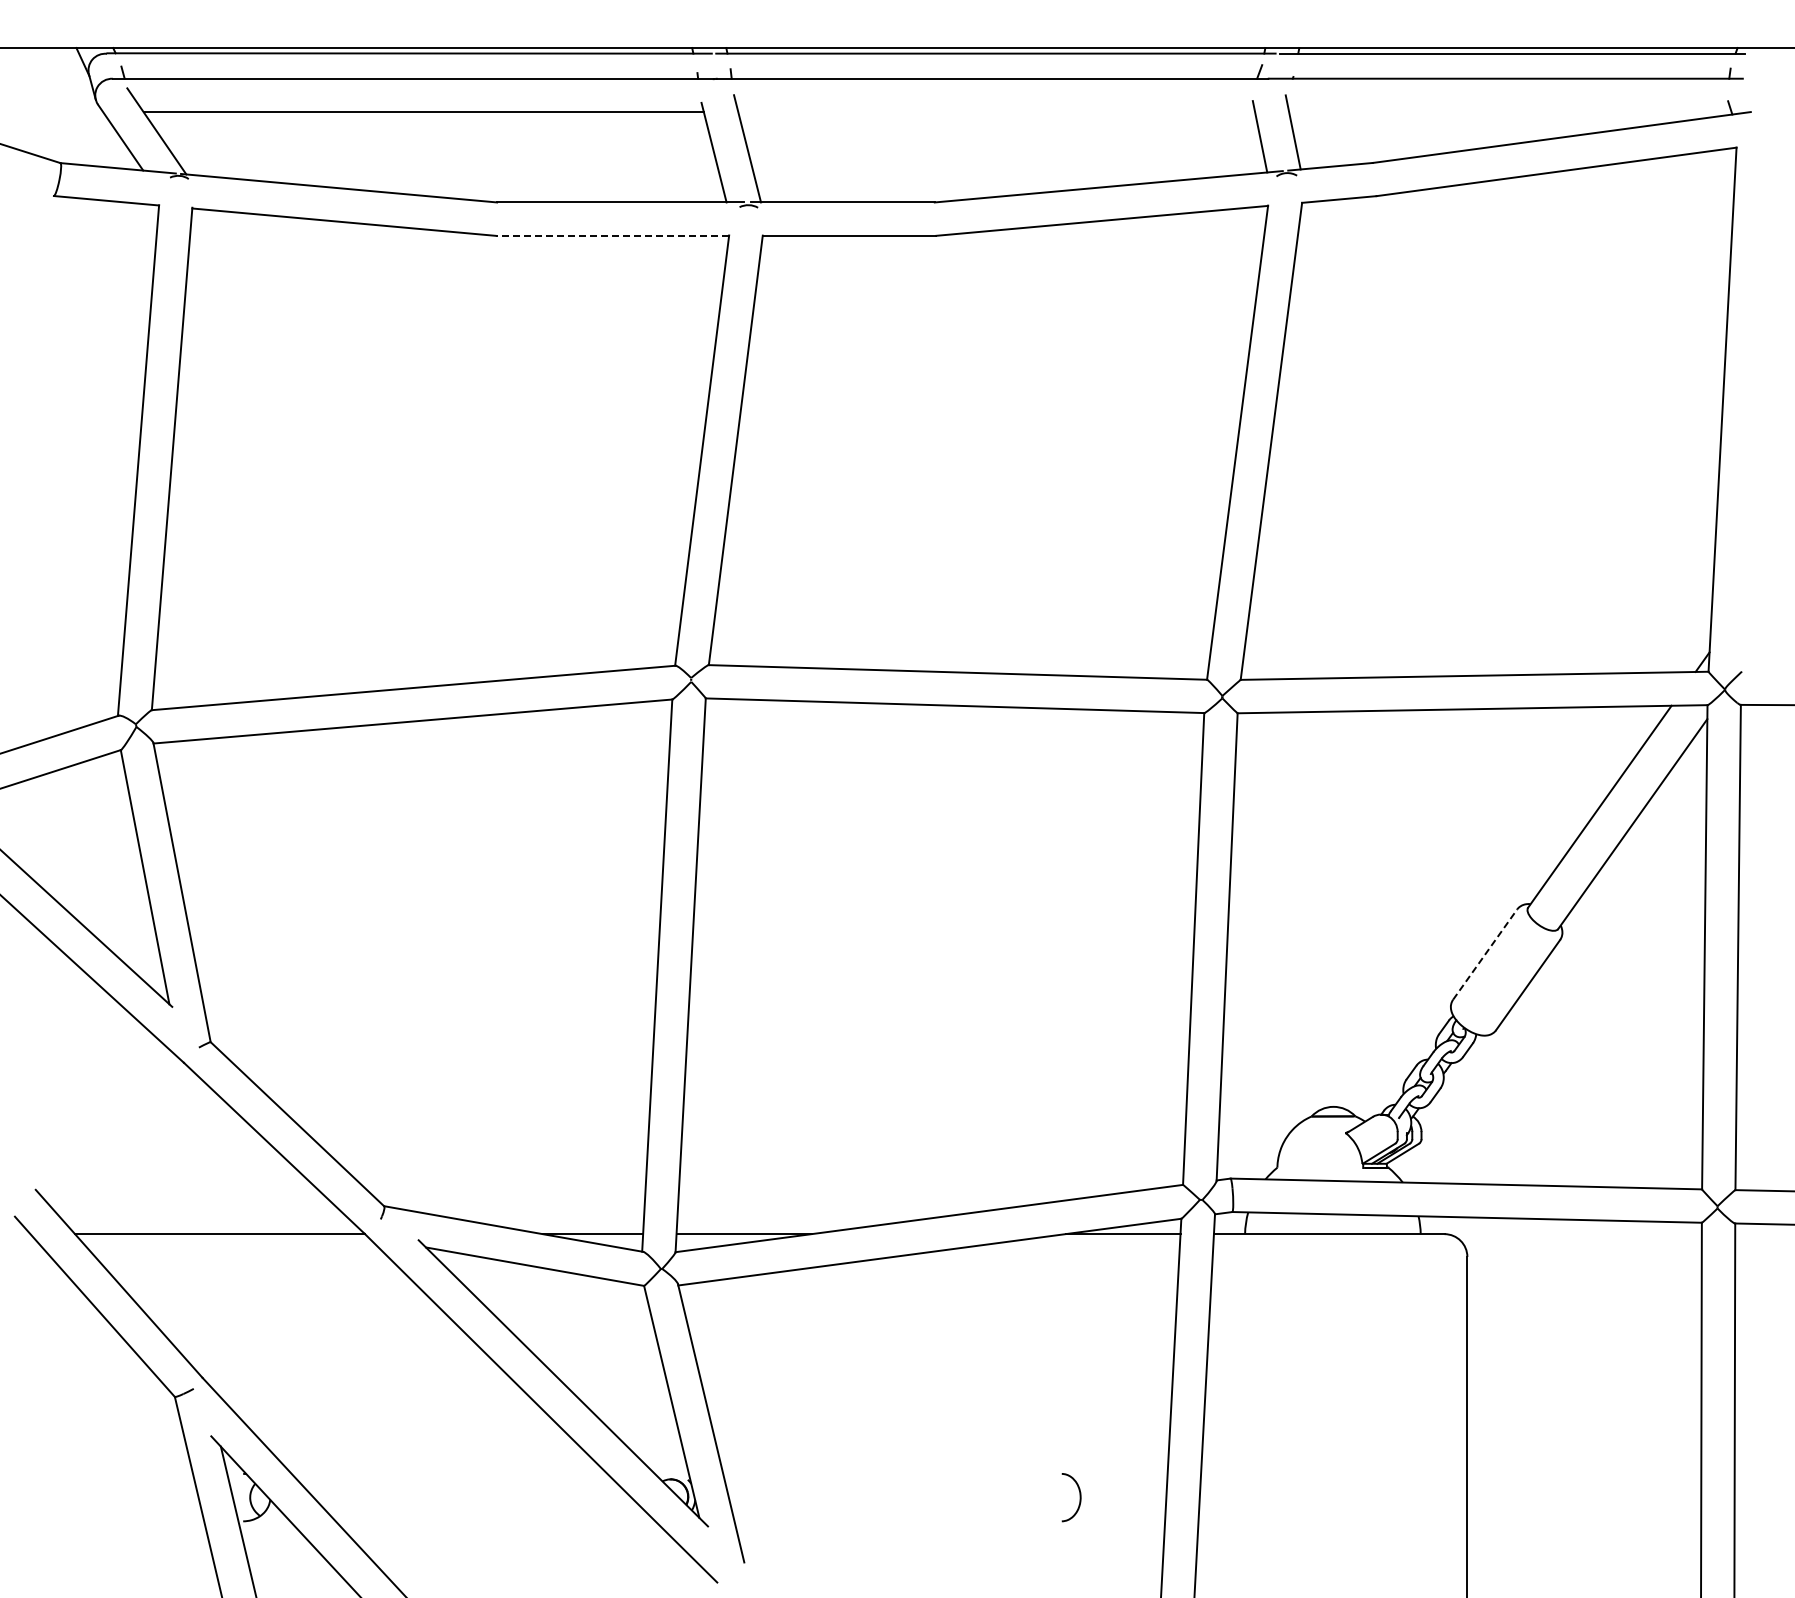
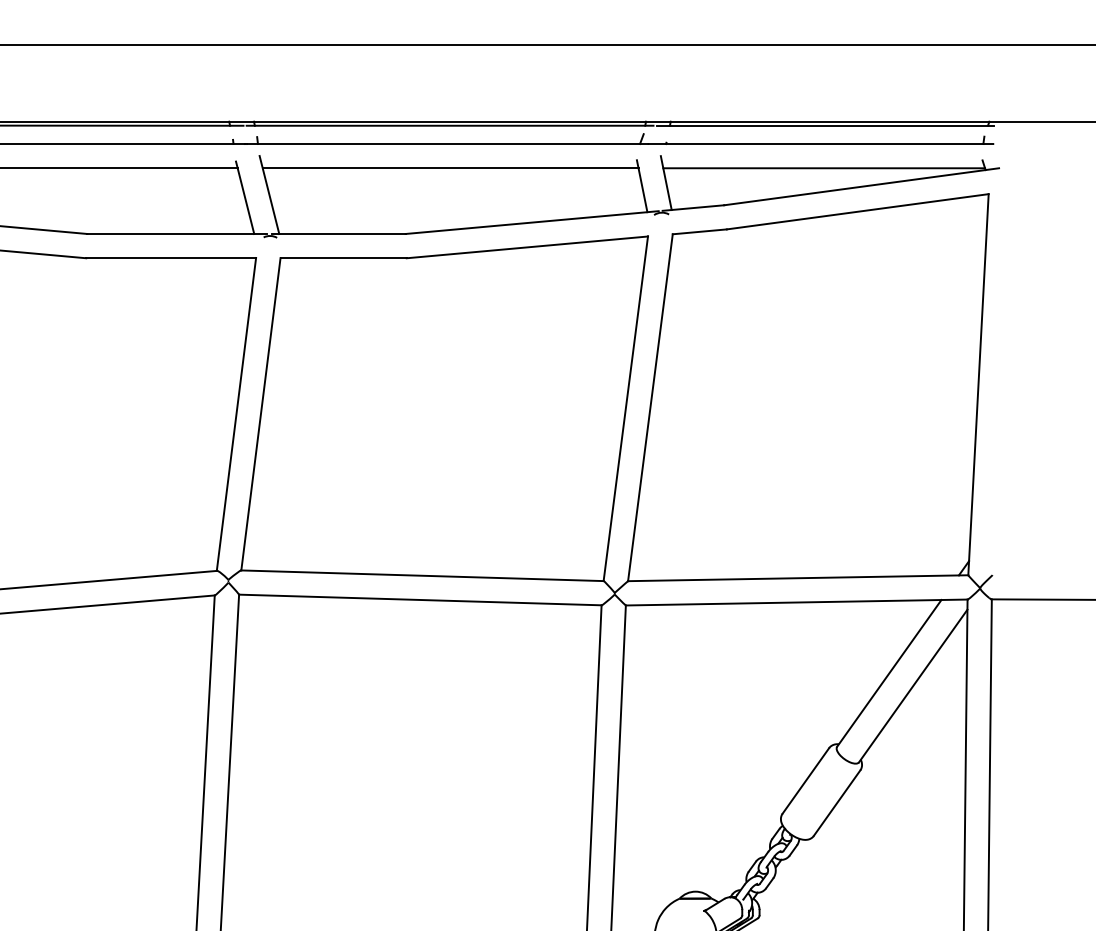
line: (996, 112) -> (450, 168), added
line: (1510, 112) -> (824, 168), added
line: (612, 235) -> (171, 258), dashed -> solid
line: (1485, 954) -> (806, 780), dashed -> solid

